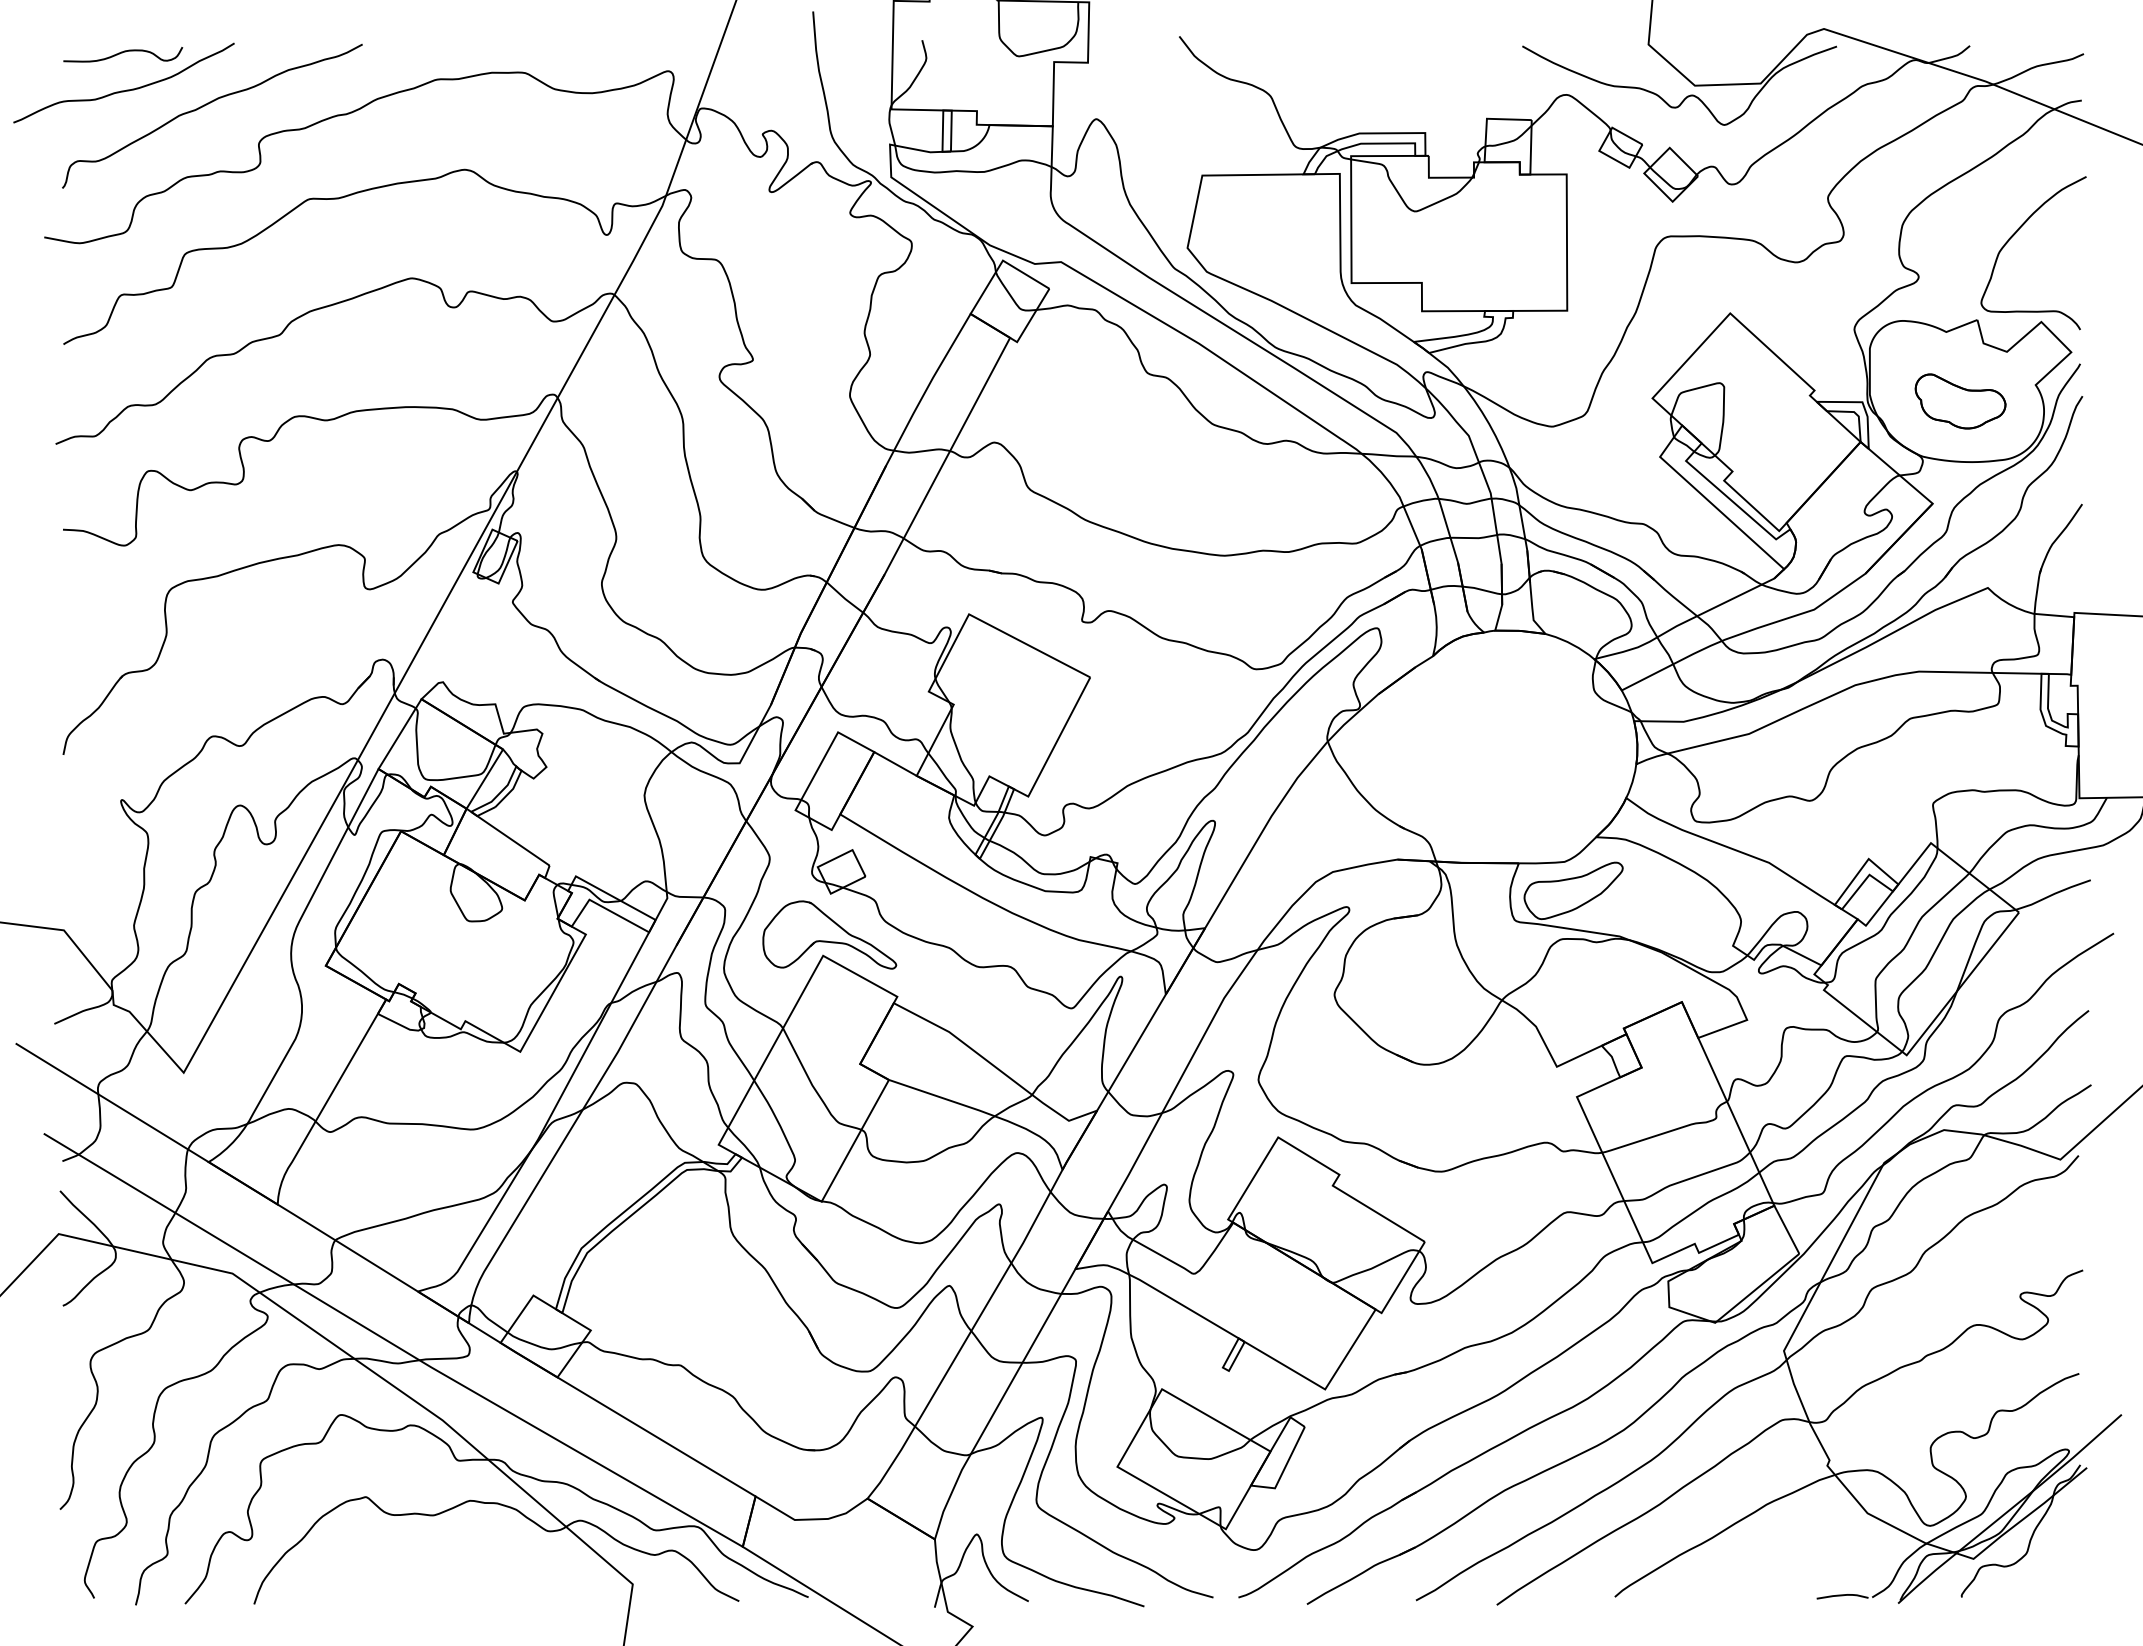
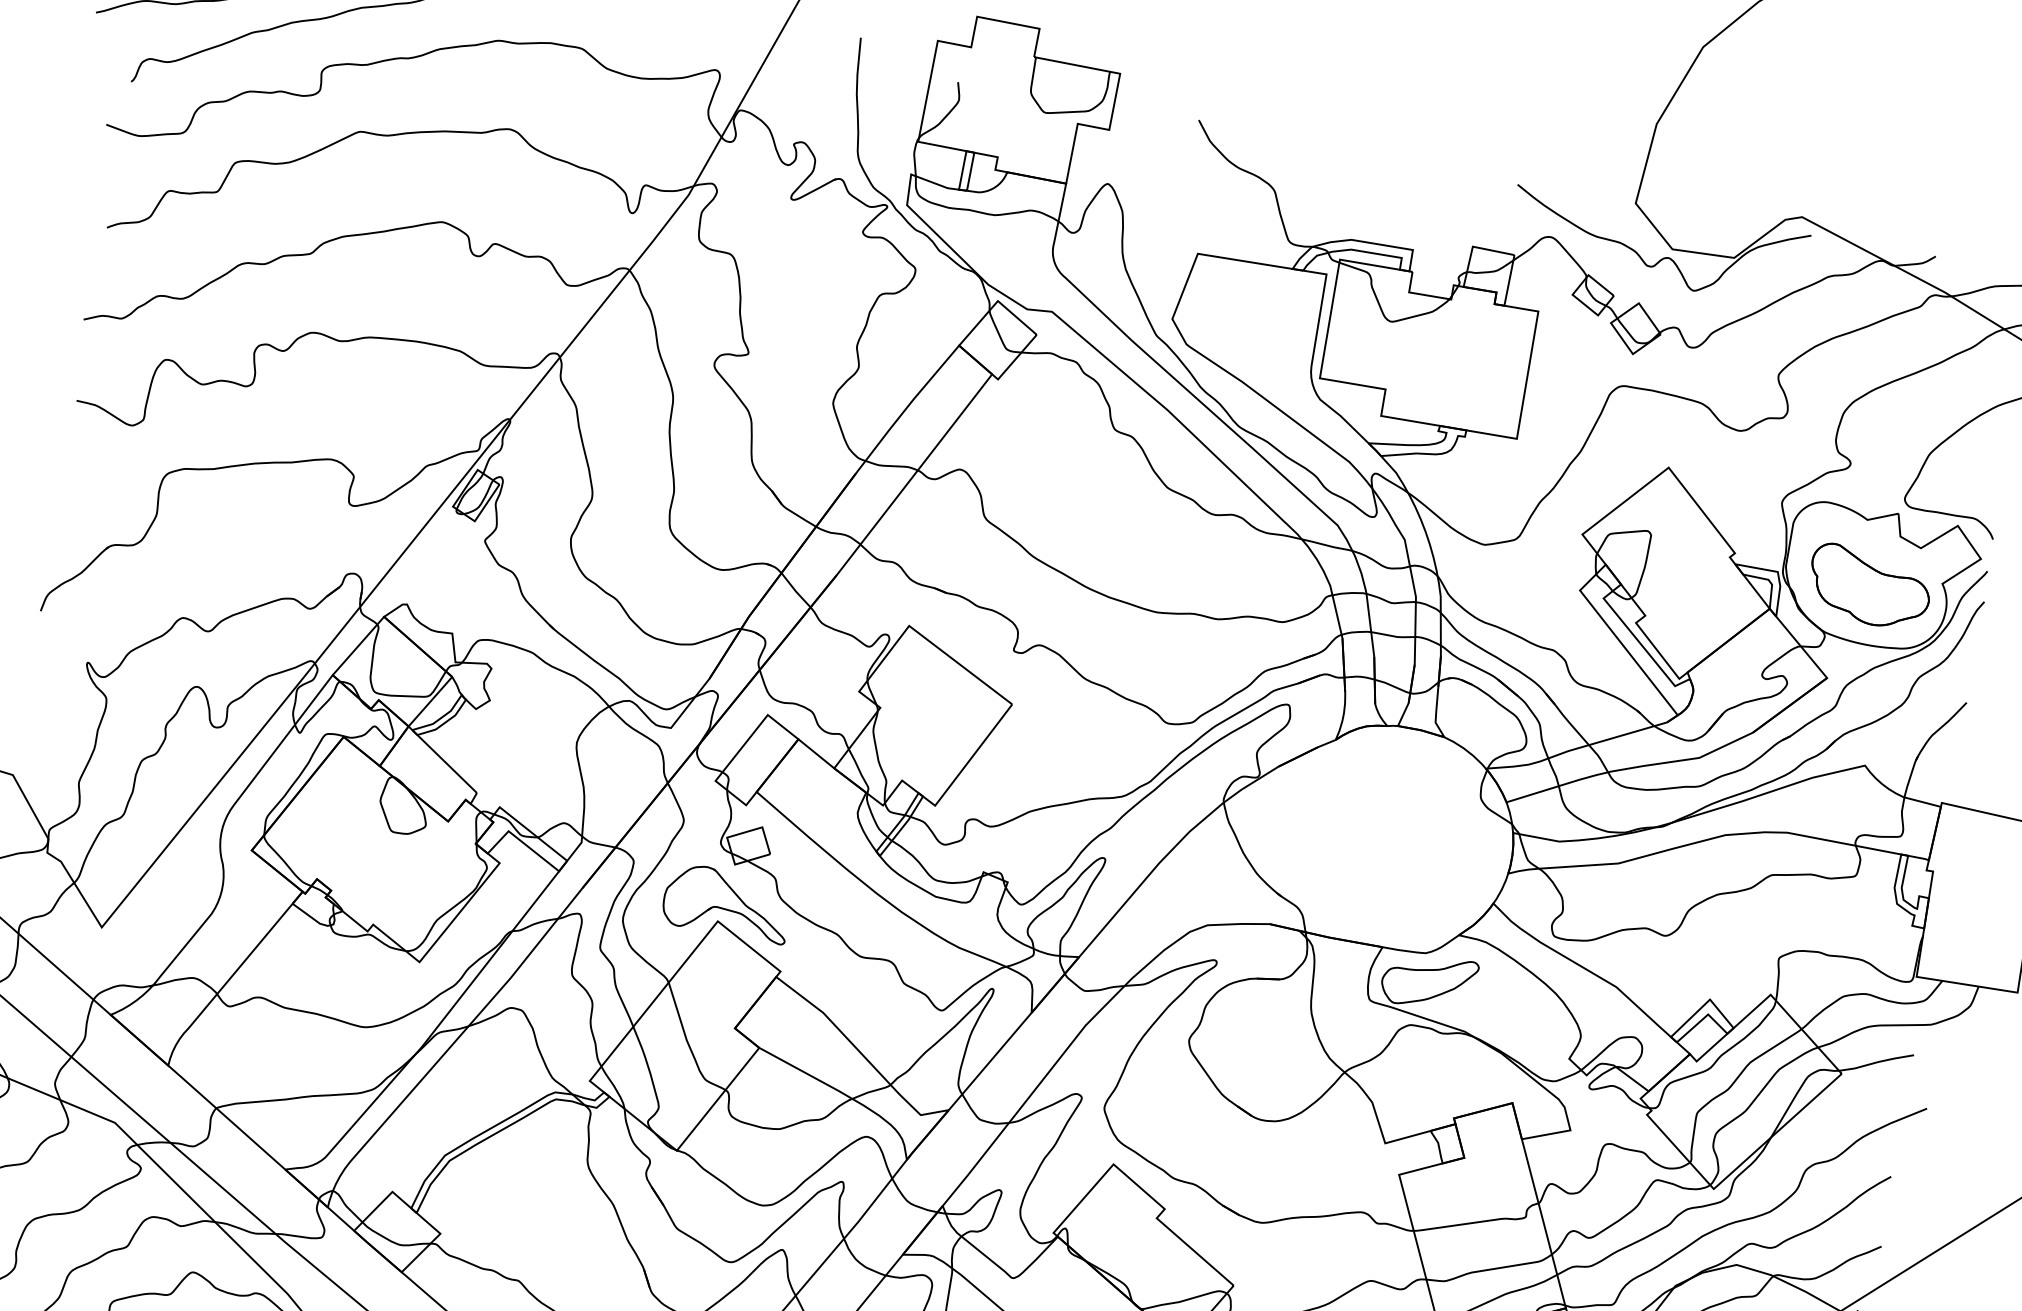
part: (1960, 401) -> (1869, 587), size x1.43

